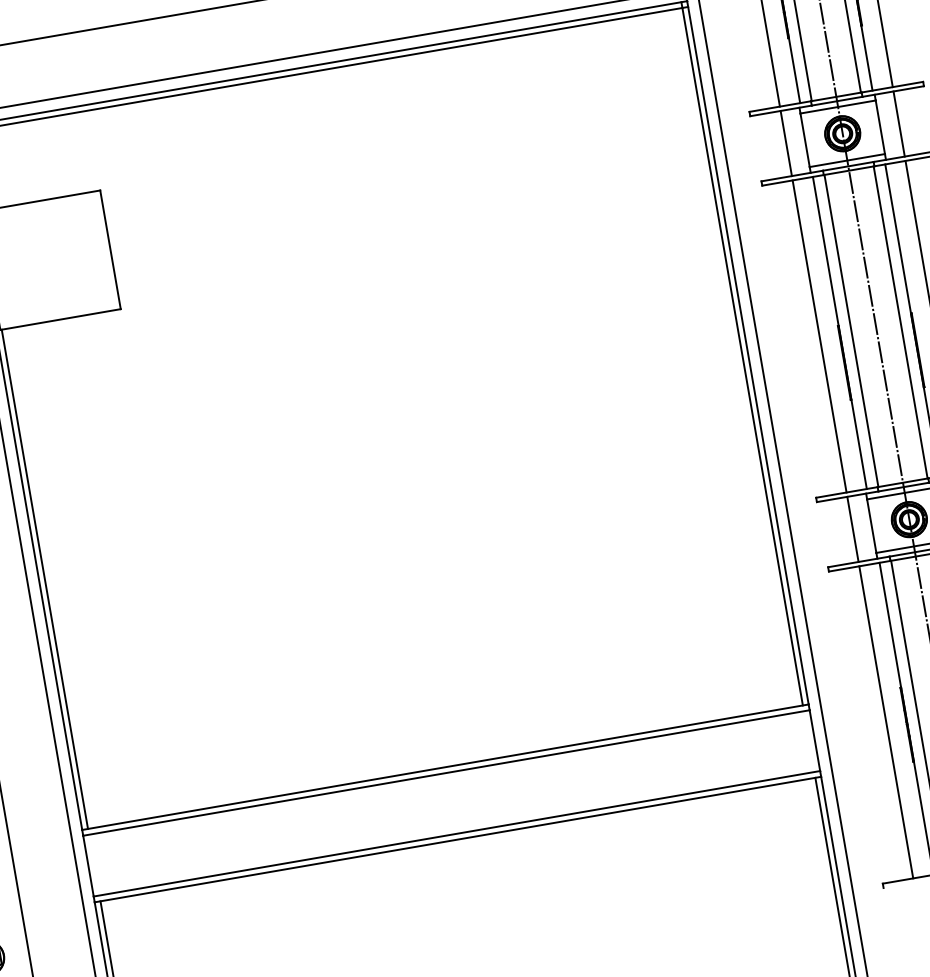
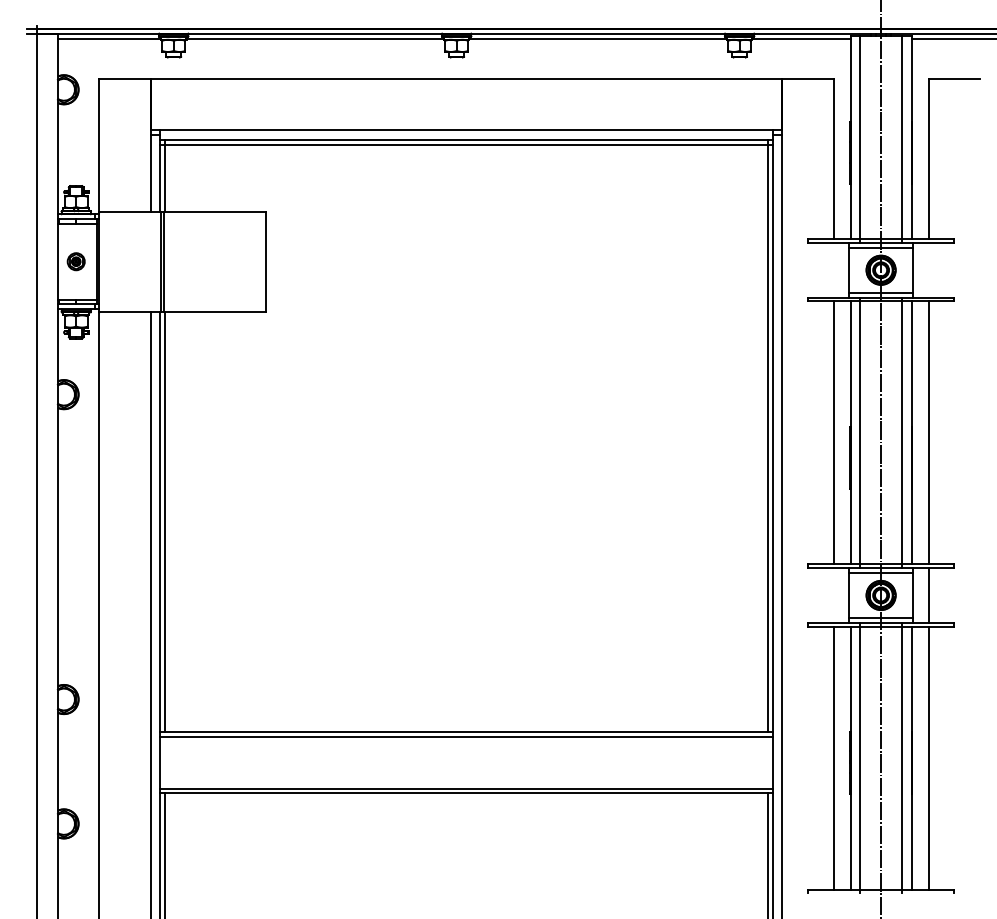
line: (898, 123) -> (928, 269), removed
line: (786, 142) -> (833, 269), removed
line: (852, 529) -> (833, 595), removed

